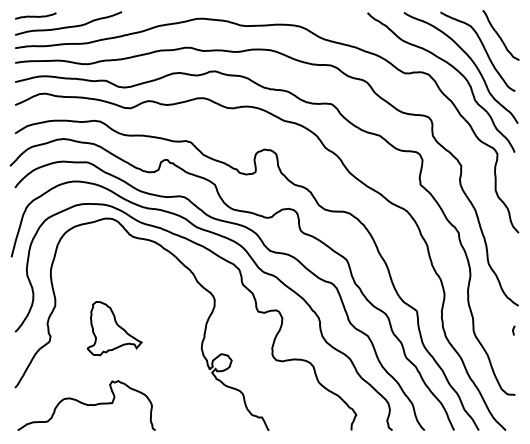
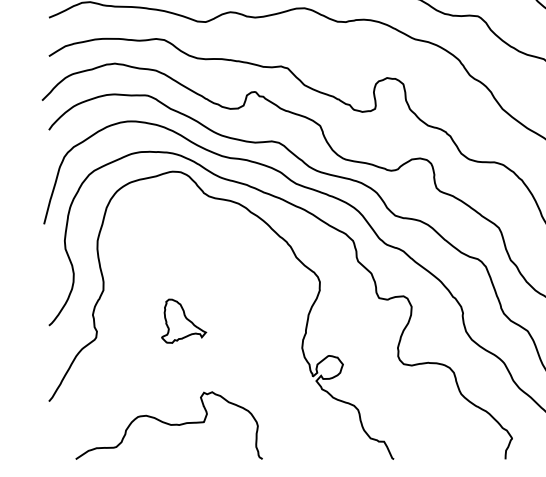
part: (114, 328) -> (183, 320), size x0.6
curve: (86, 405) -> (168, 425), moved

